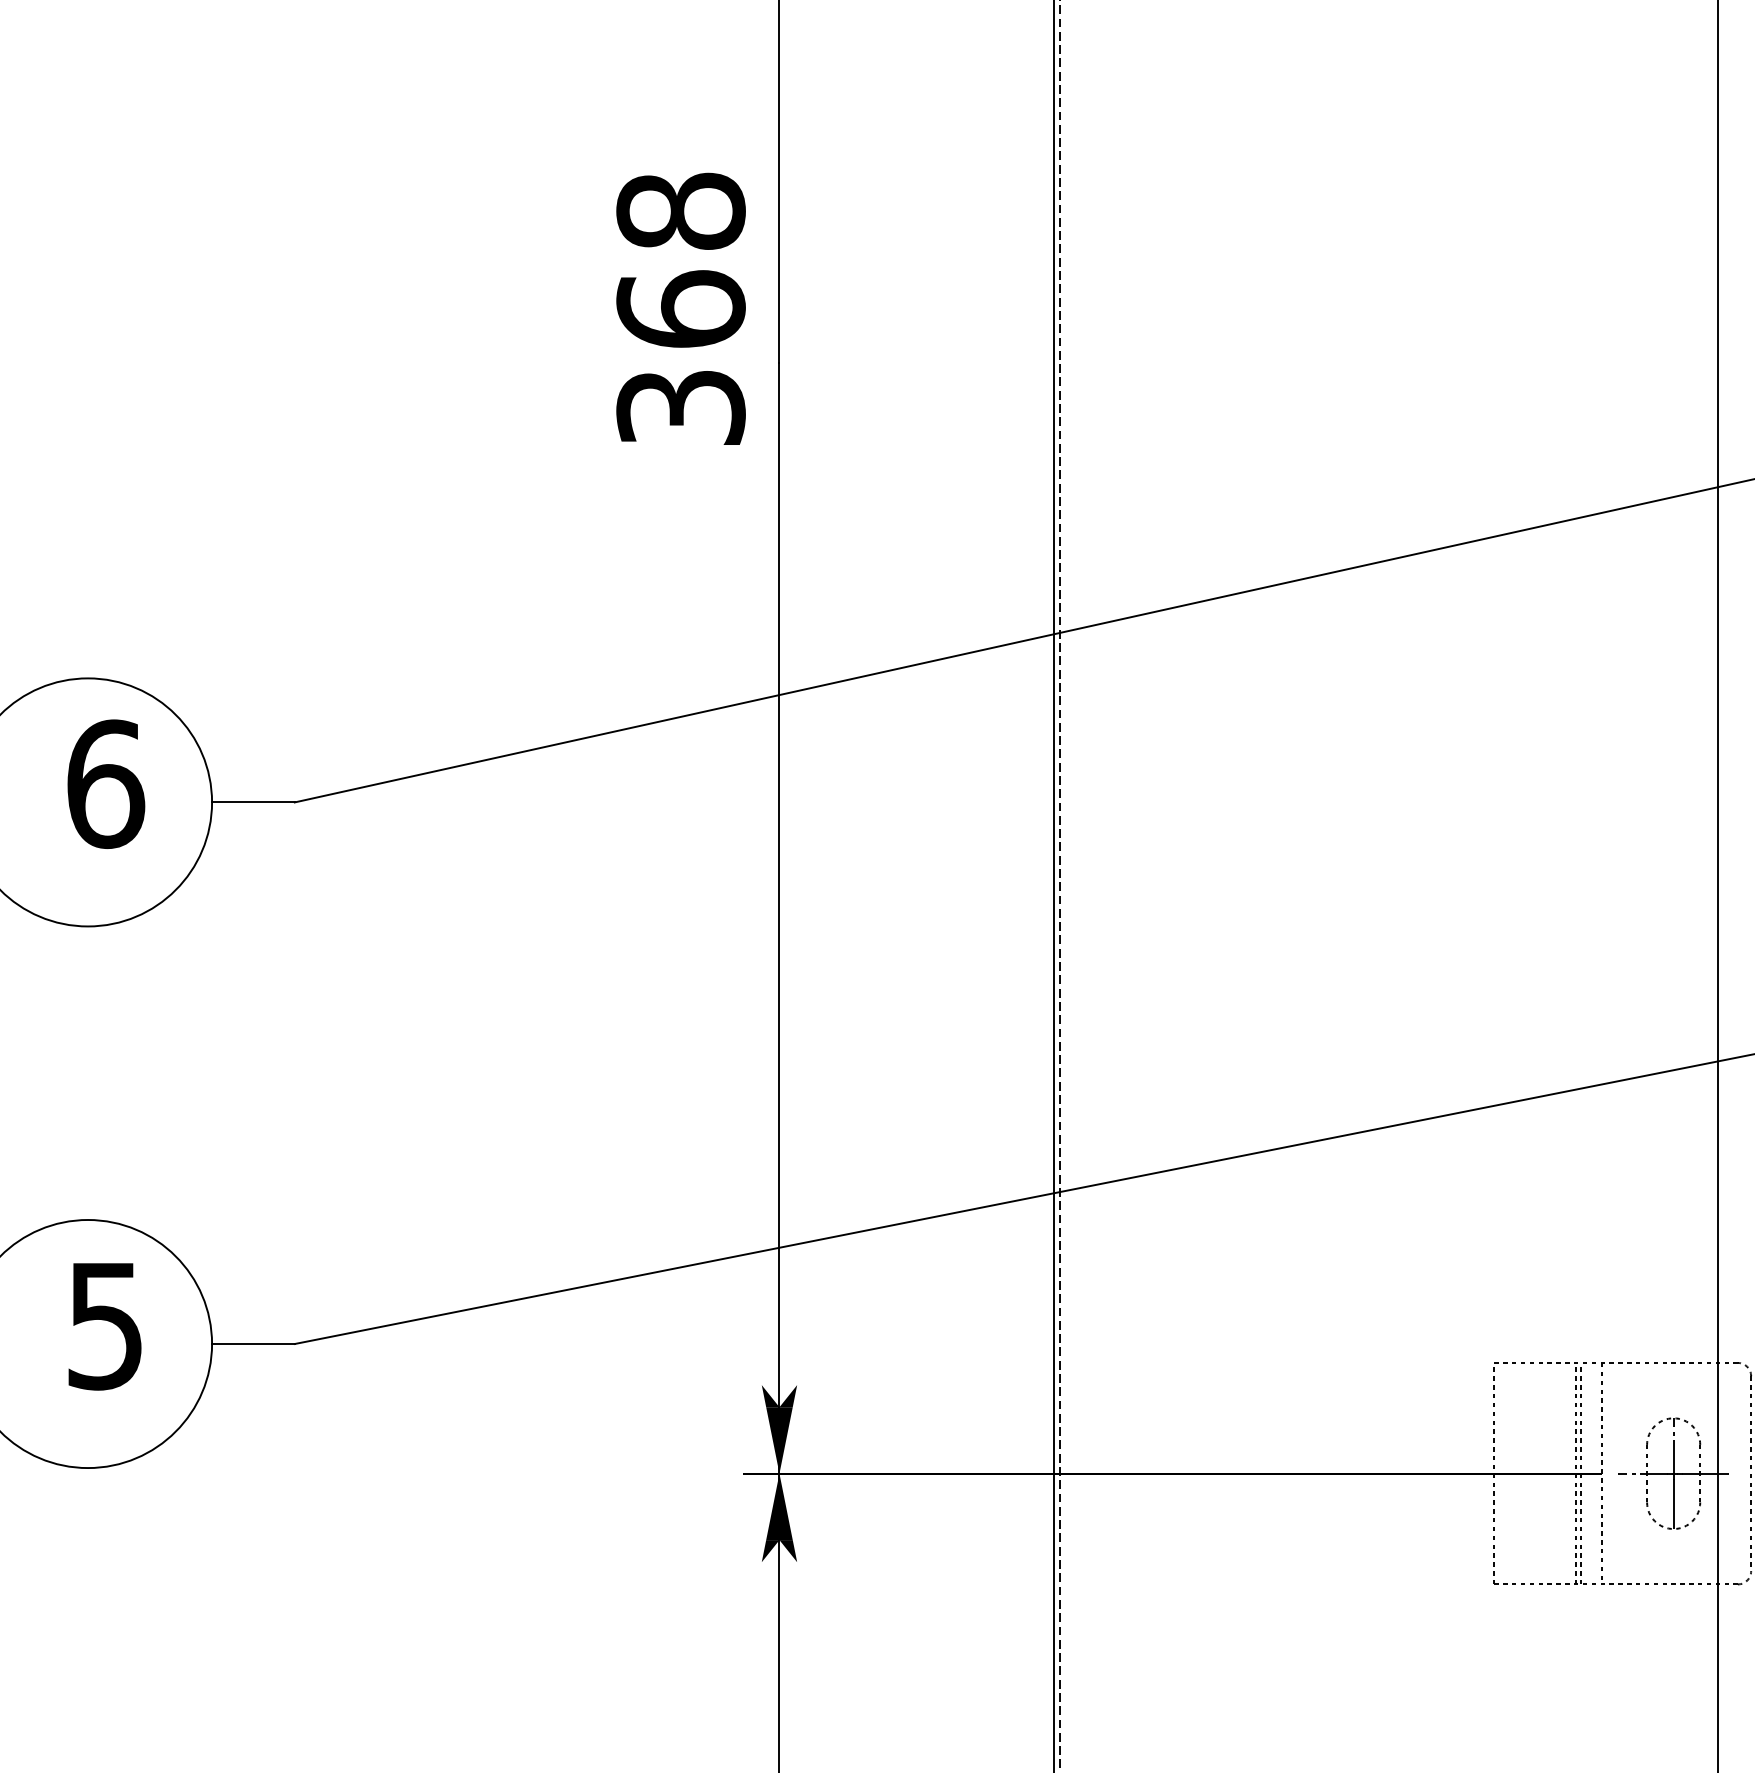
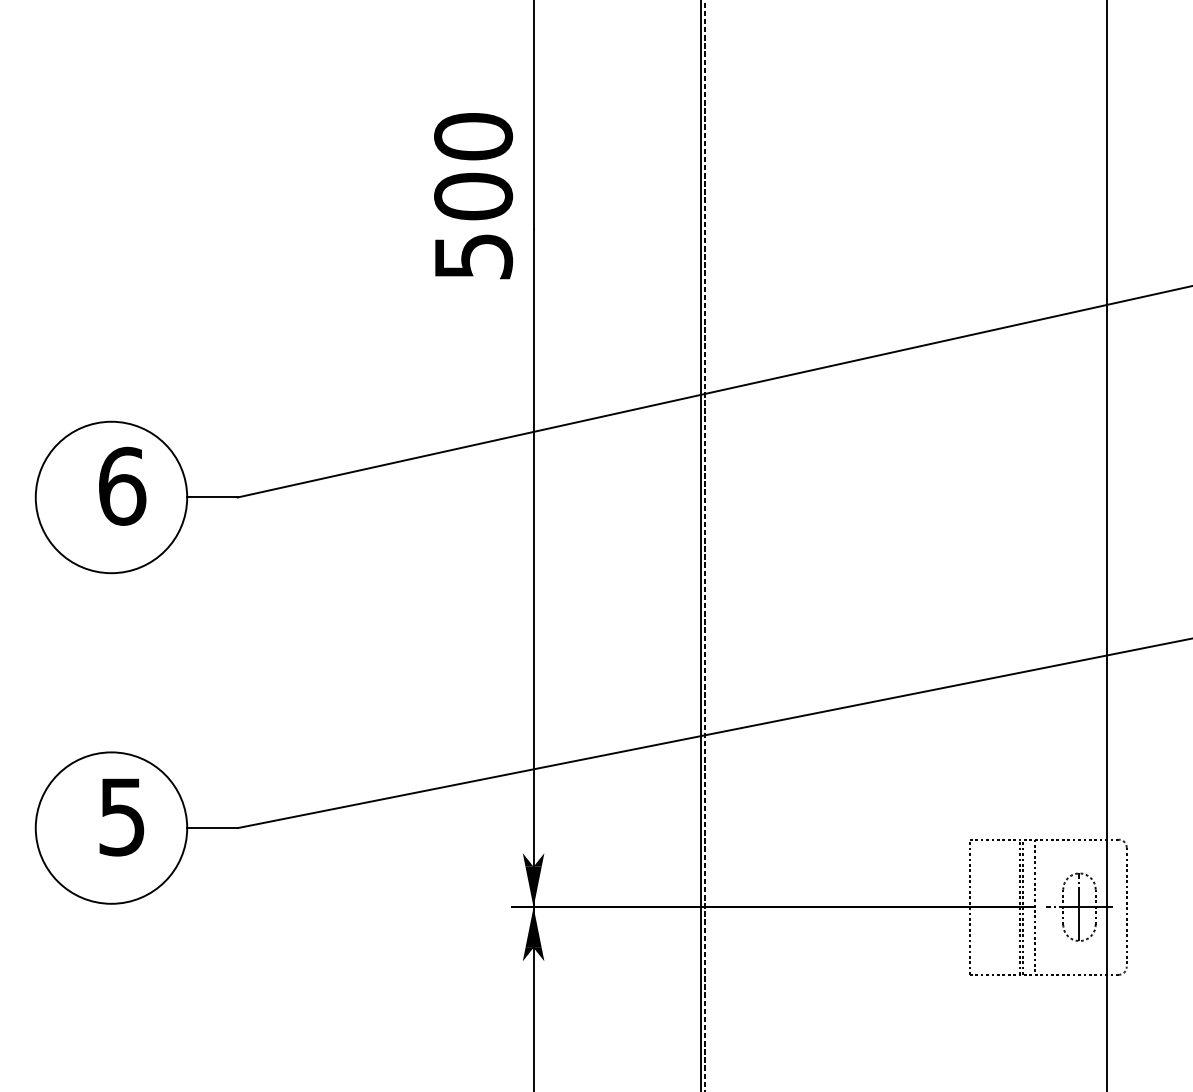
text: (681, 309) -> (473, 196), 368 -> 500

